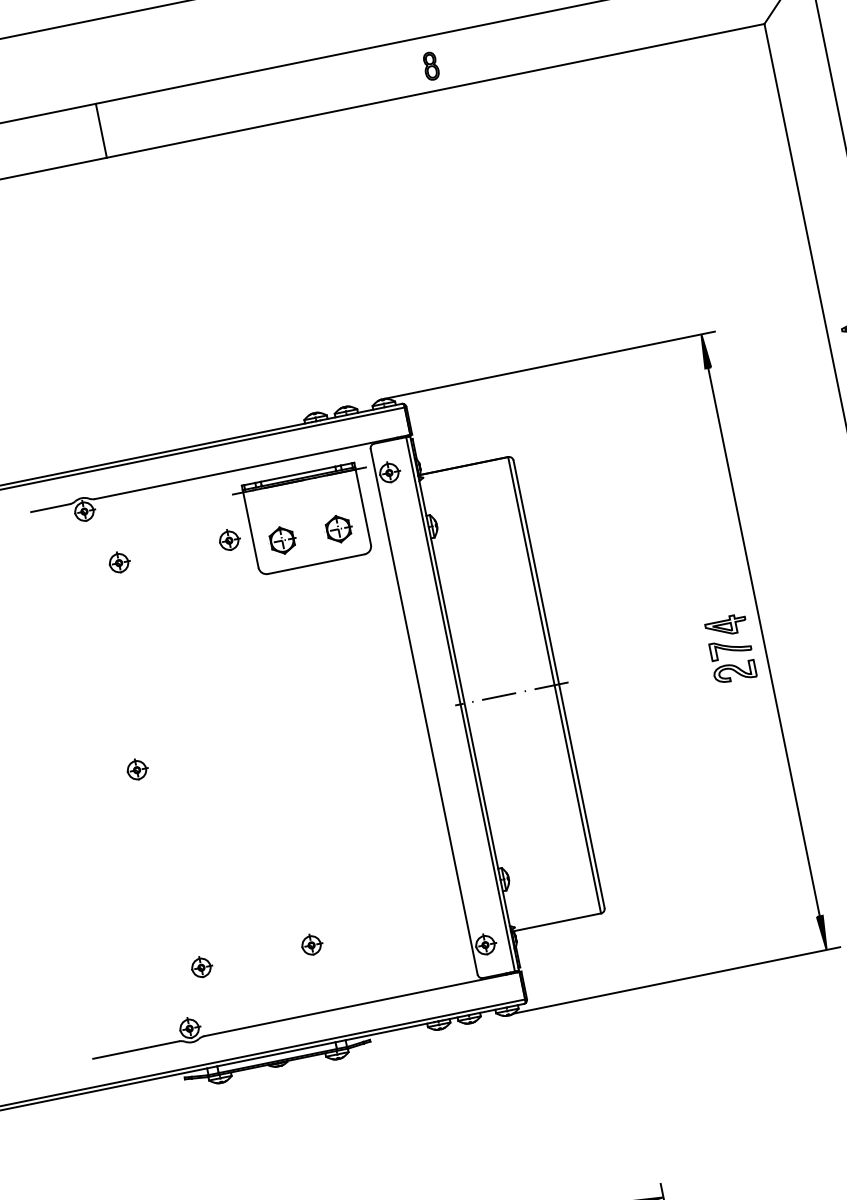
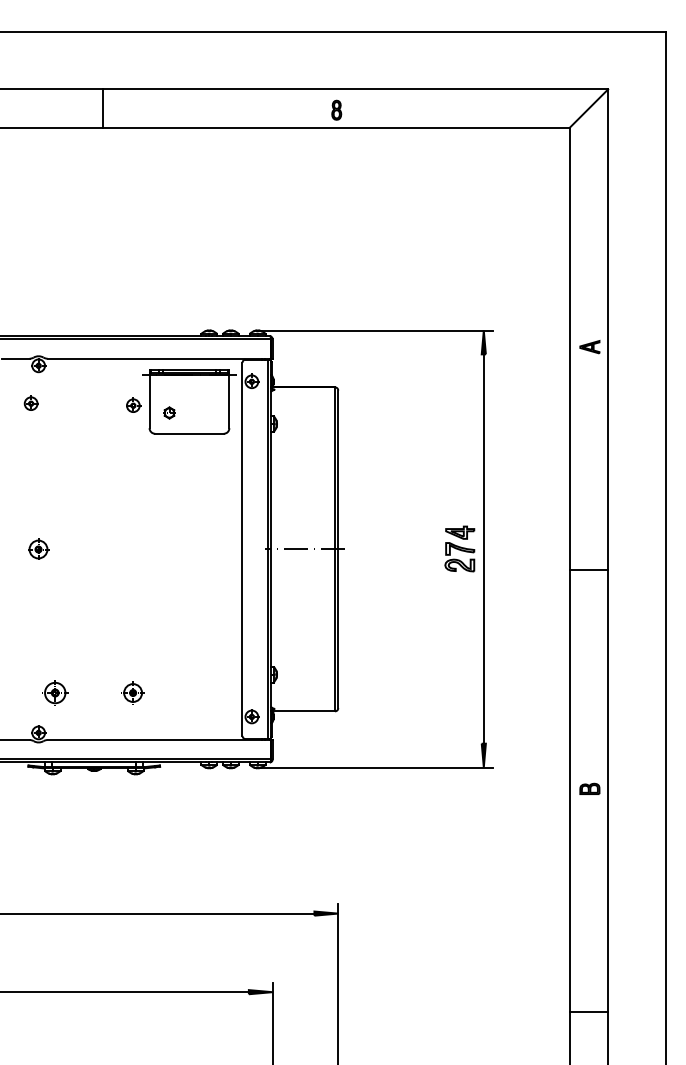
part: (338, 528) -> (209, 412), removed
part: (282, 539) -> (169, 412), size x0.6
part: (117, 561) -> (30, 402), moved
part: (136, 769) -> (38, 548), size x1.4
part: (311, 944) -> (133, 692), size x1.4
part: (200, 967) -> (54, 692), size x1.6

